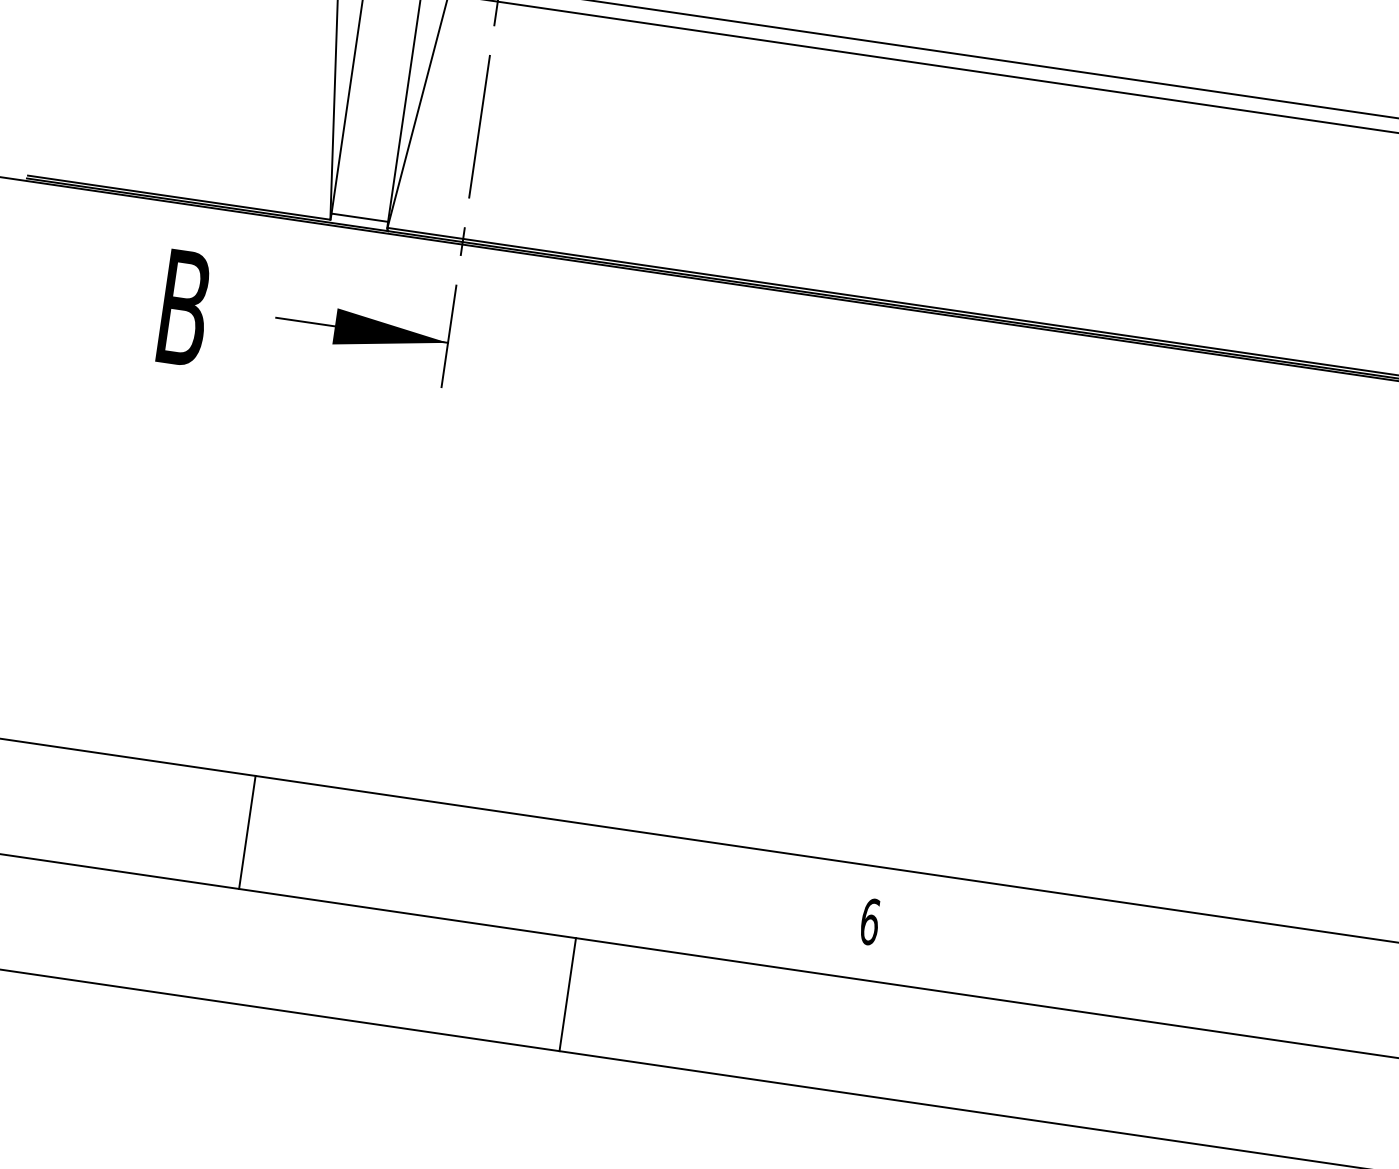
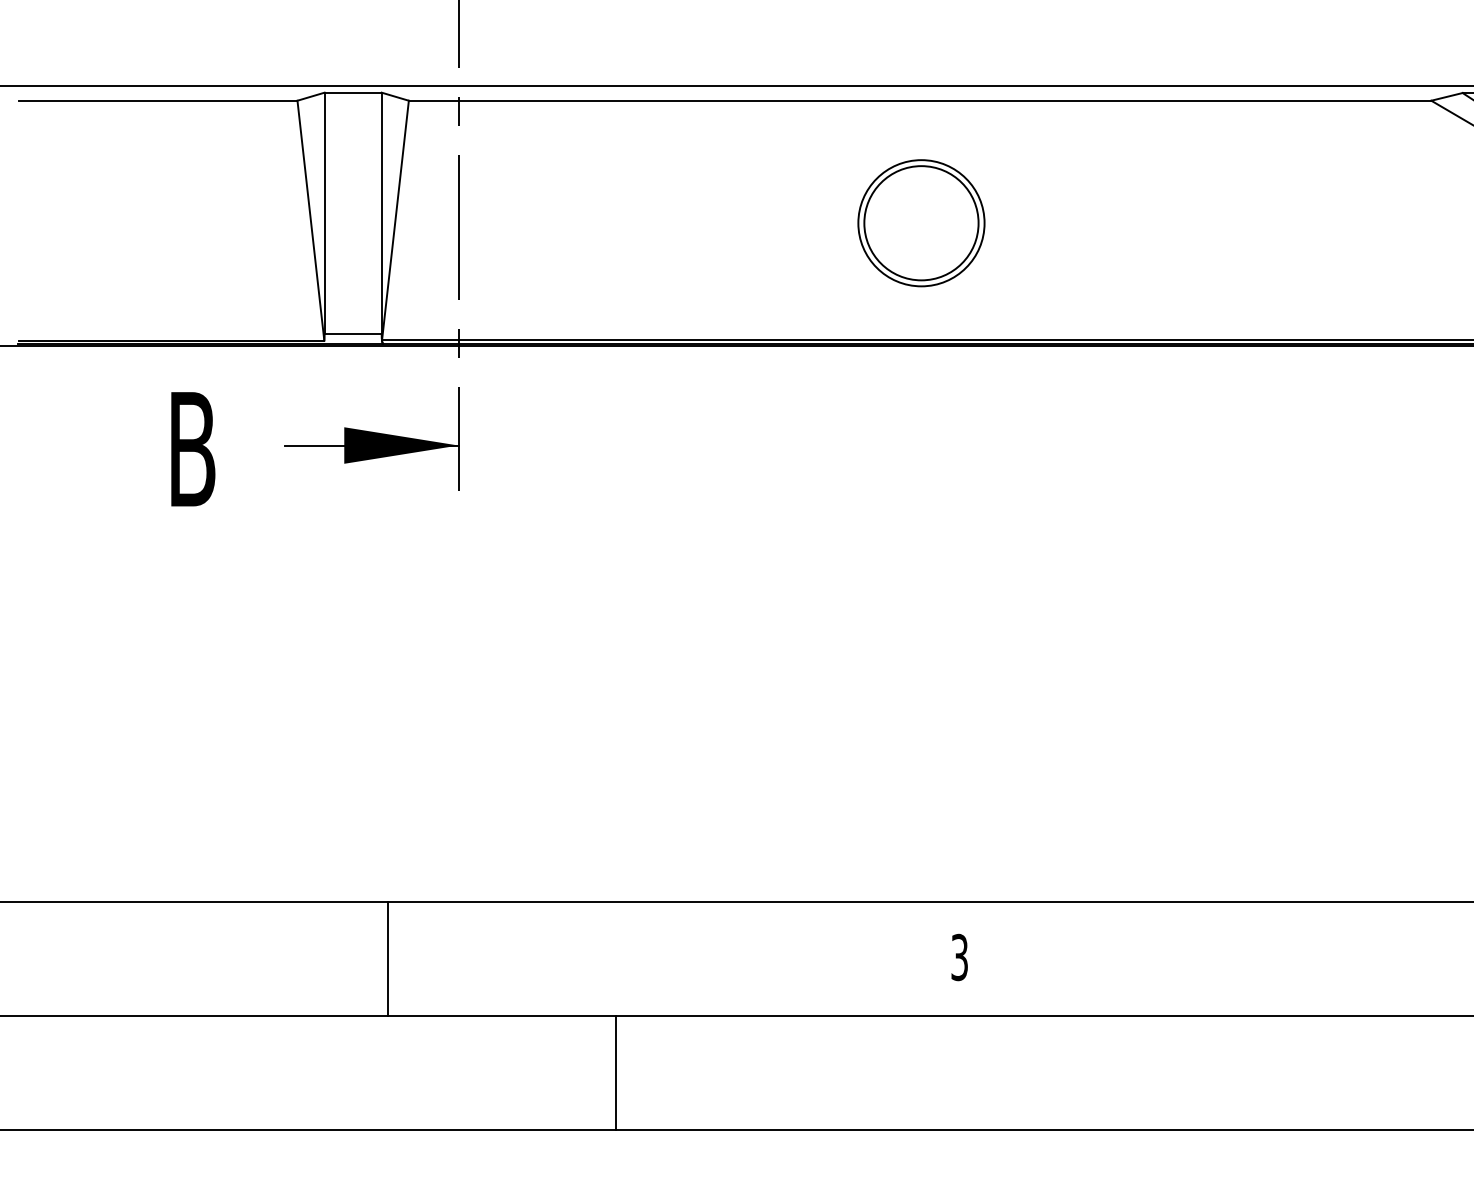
part: (938, 189) -> (921, 223), added
line: (247, 831) -> (387, 958), moved
text: (869, 921) -> (959, 957), 6 -> 3
line: (568, 994) -> (616, 1073), moved

